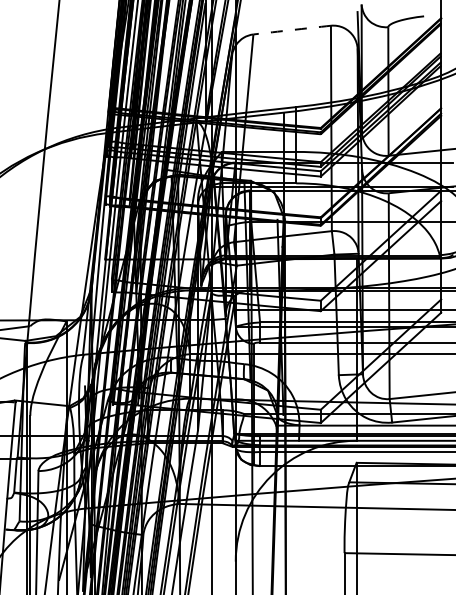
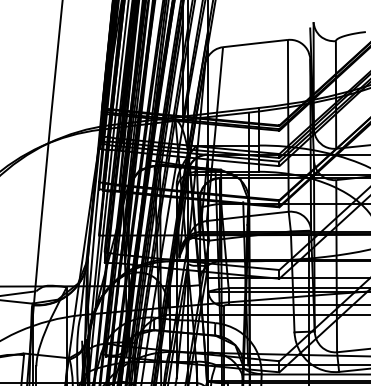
arc: (292, 30) -> (255, 43), dashed -> solid

